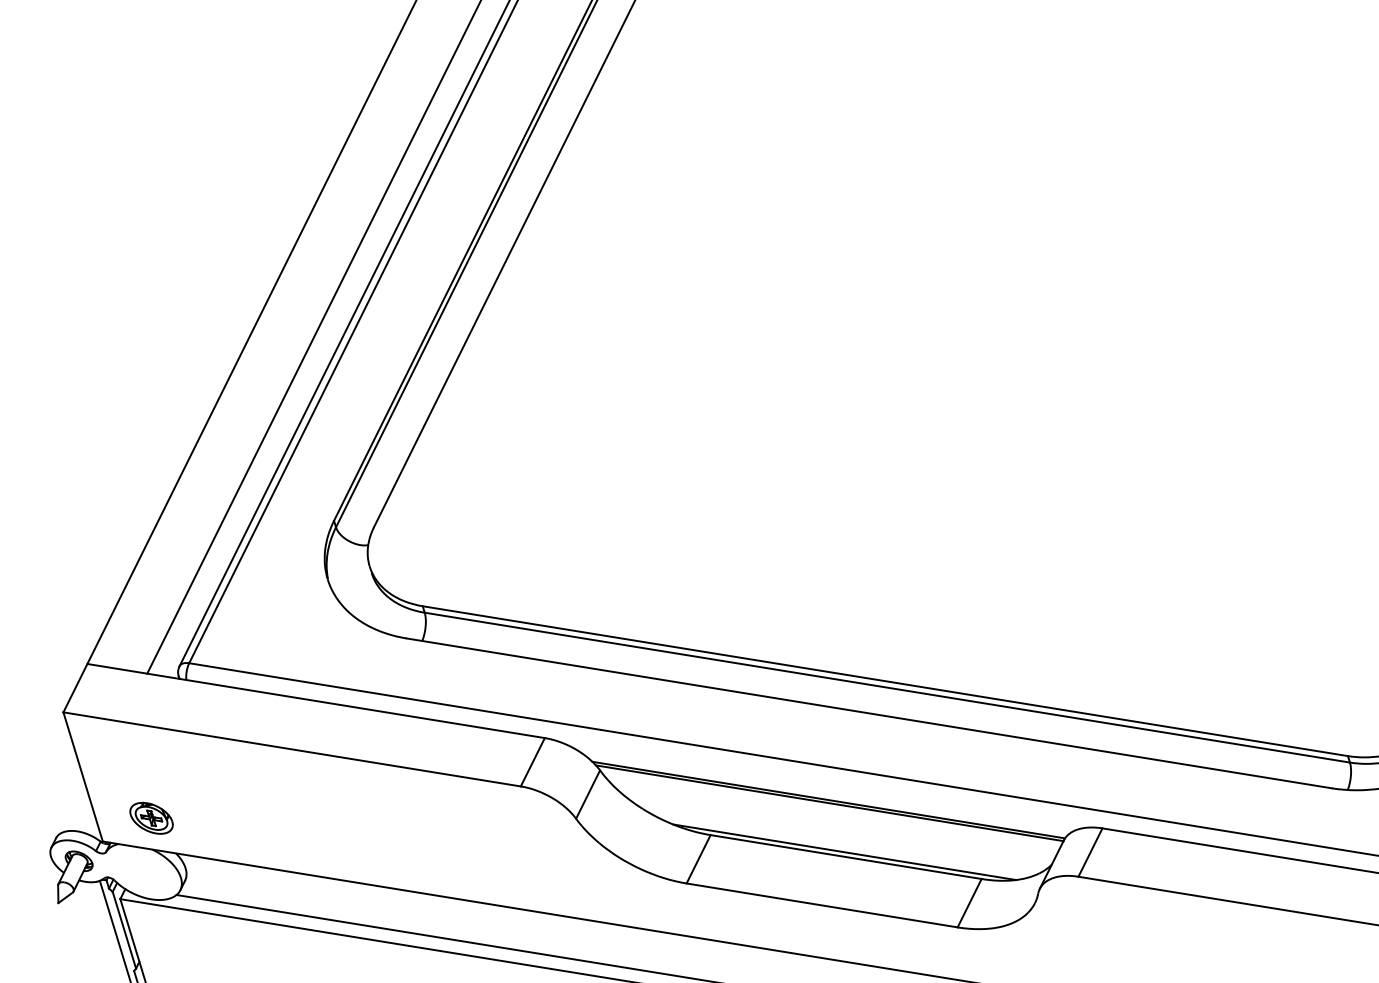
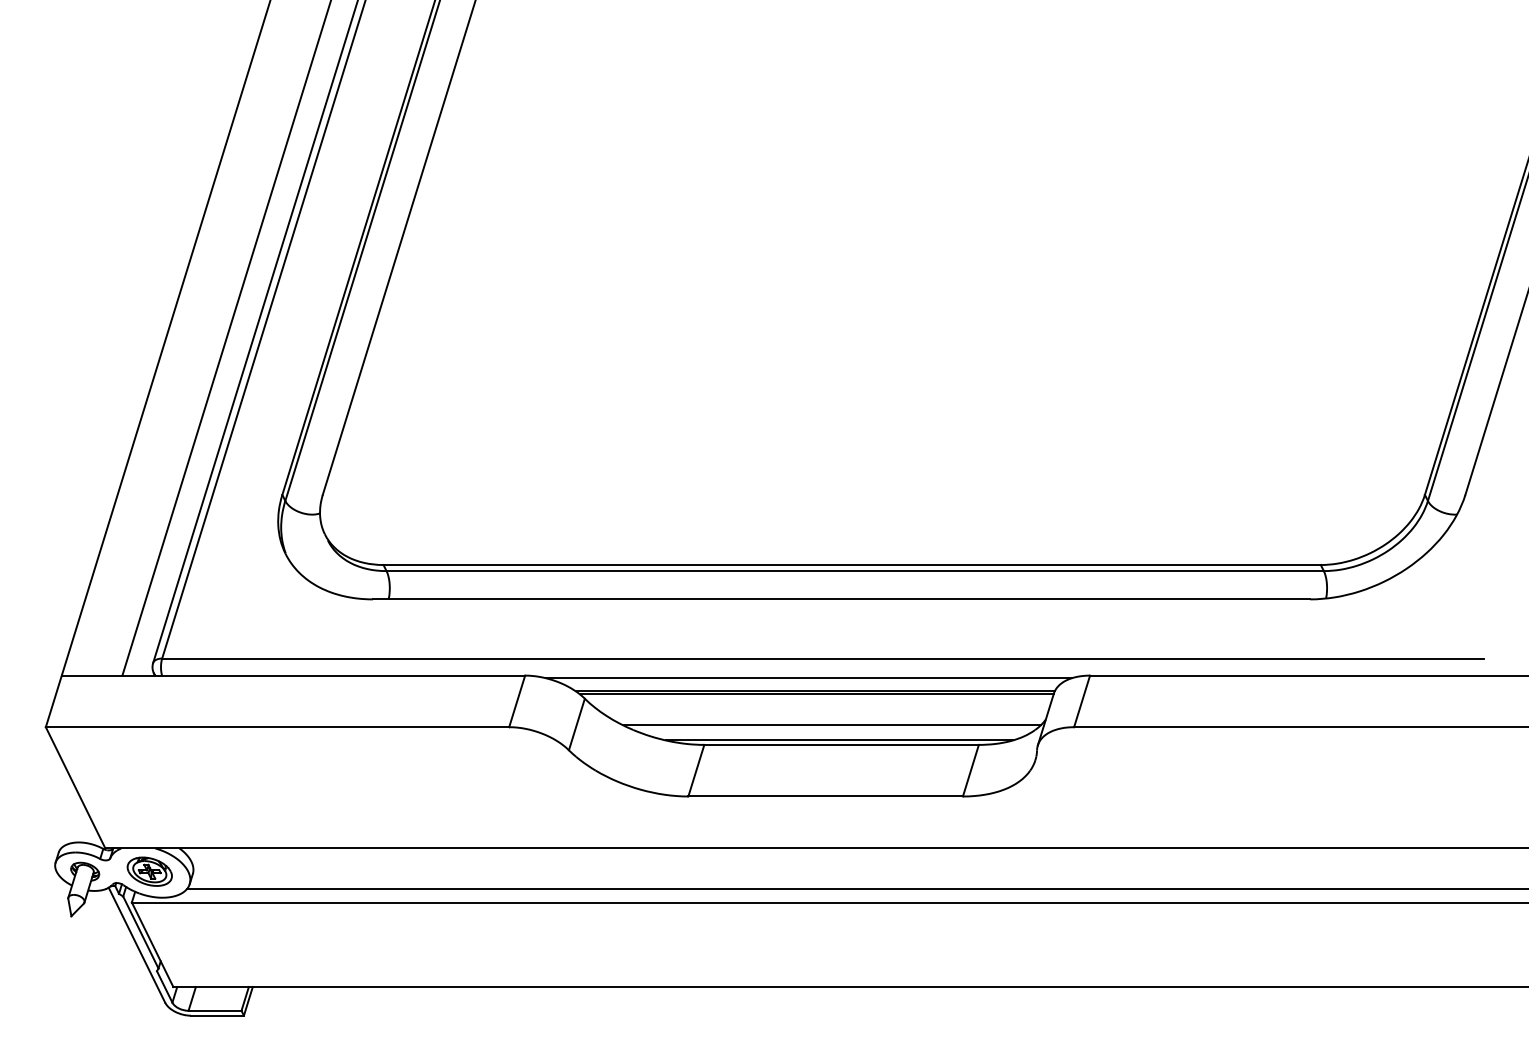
line: (824, 786) -> (808, 678), added
part: (151, 818) -> (149, 871), moved
line: (839, 835) -> (831, 724), added

